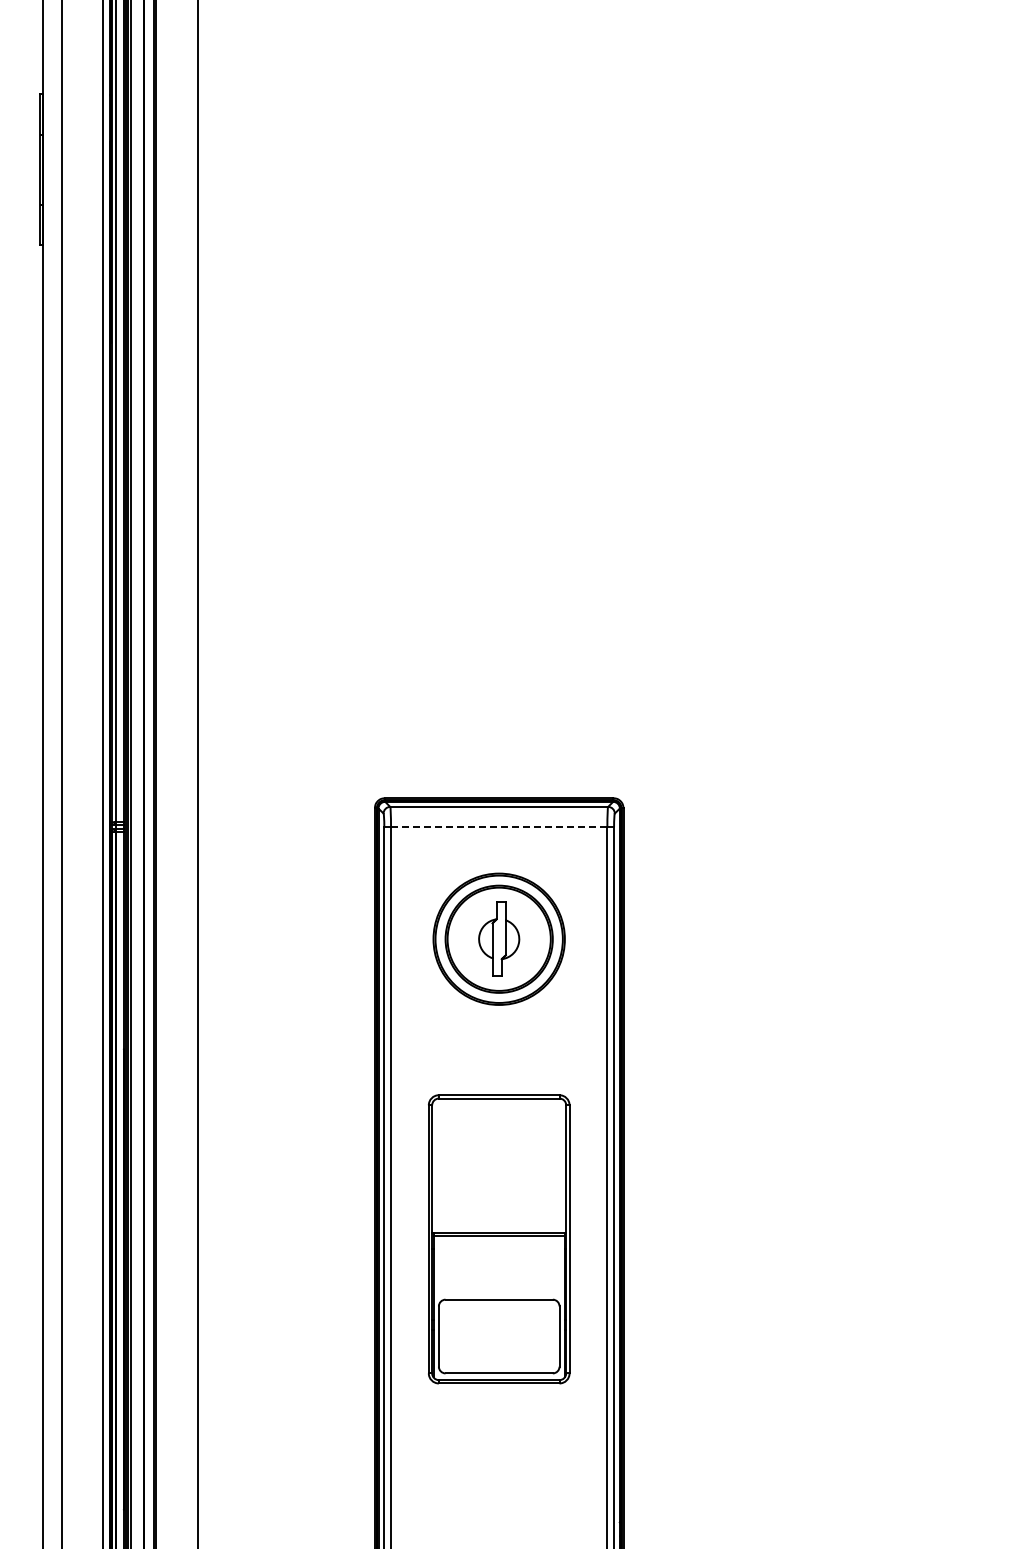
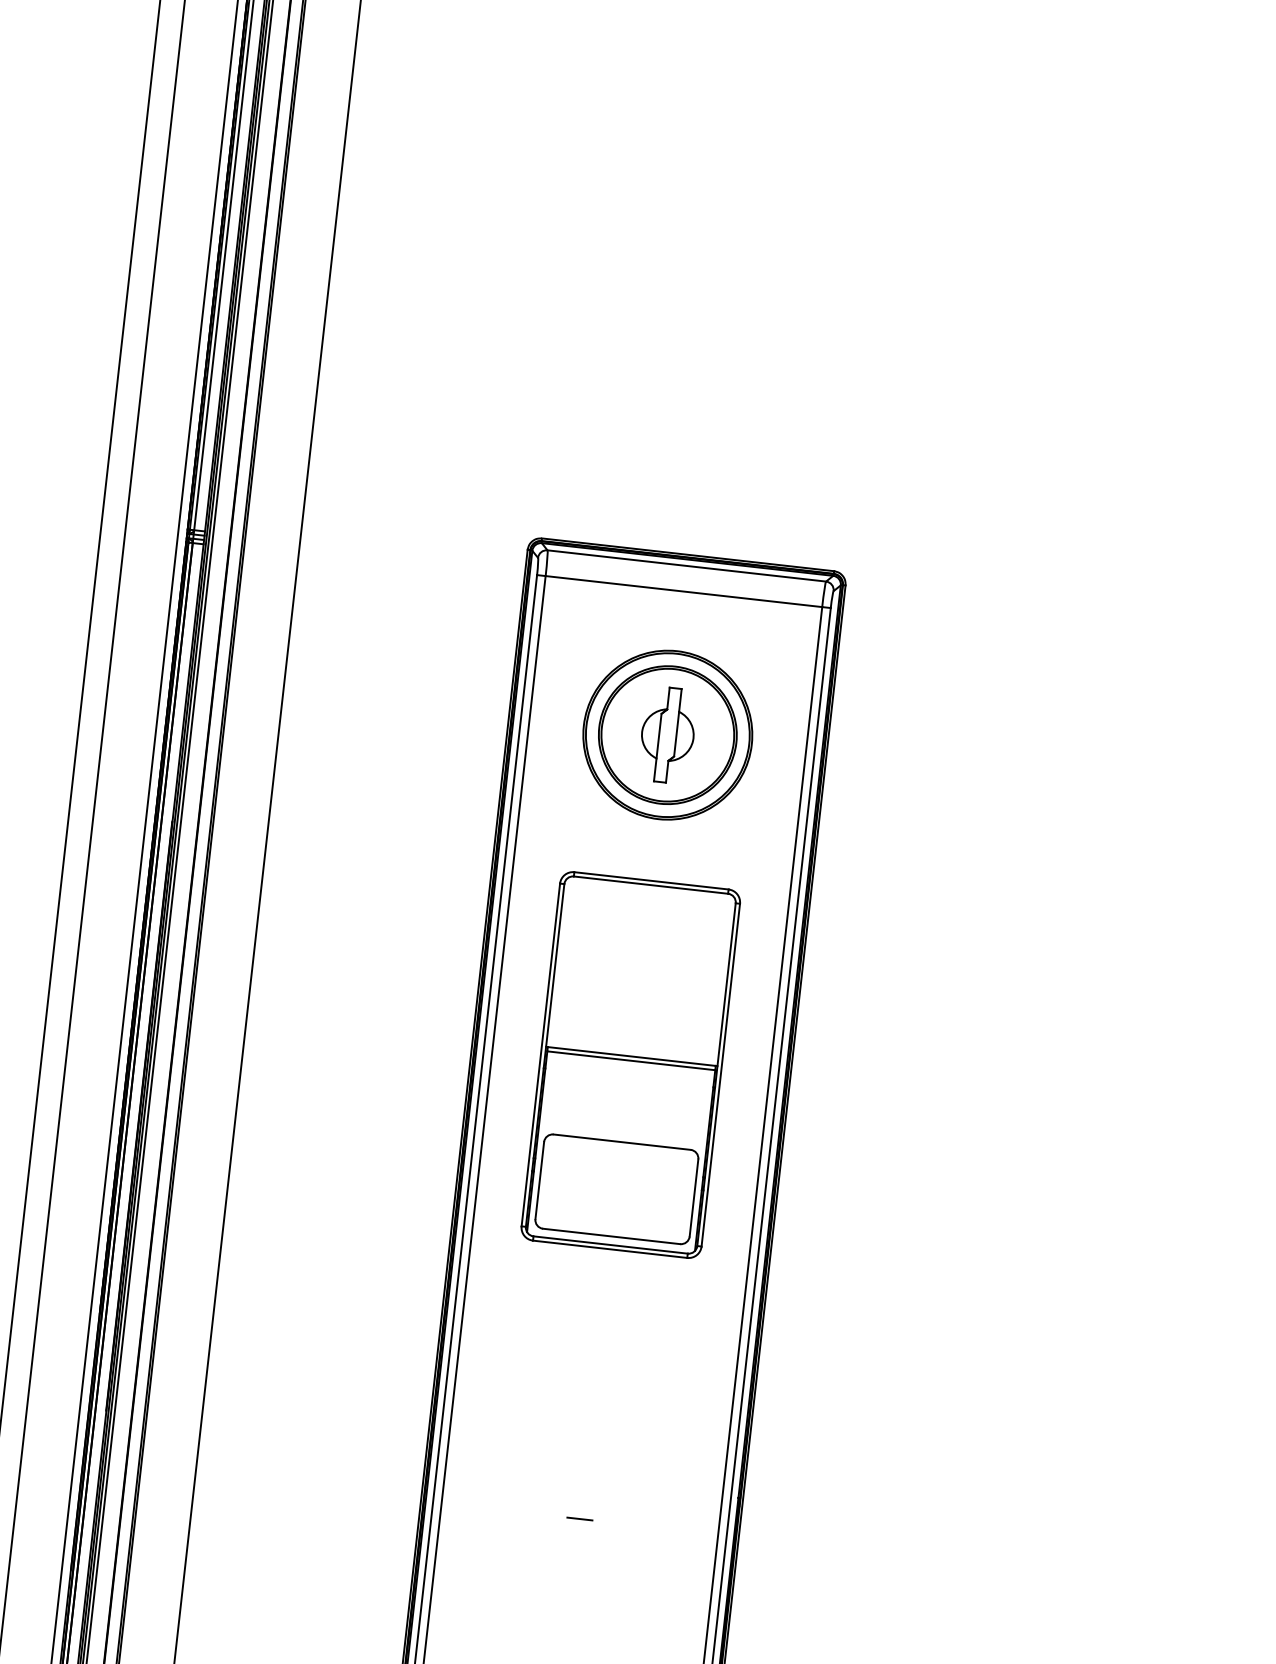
line: (498, 826) -> (683, 590), dashed -> solid
part: (499, 1239) -> (631, 1065), moved

